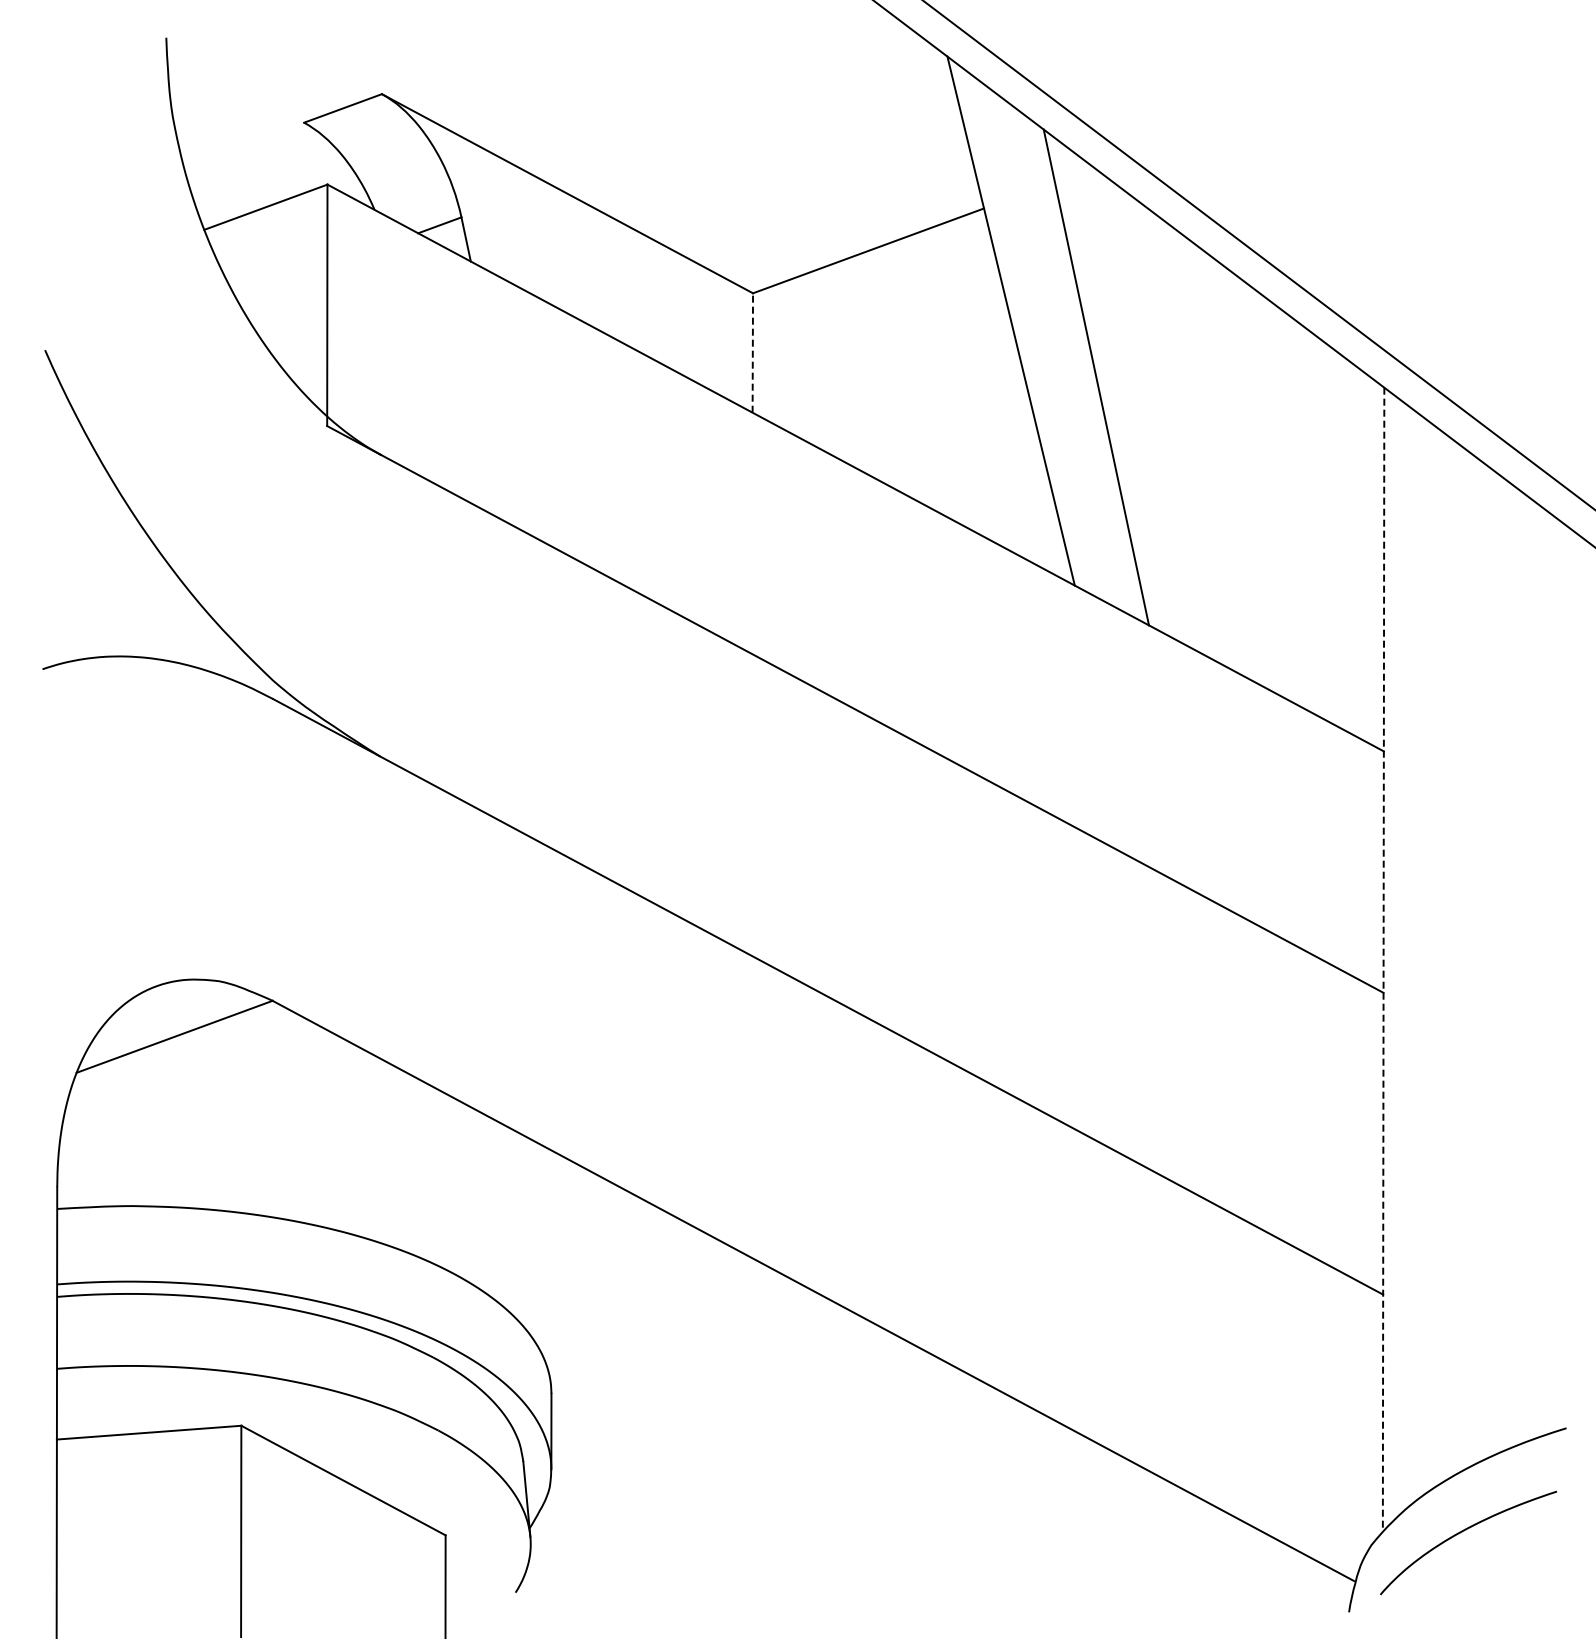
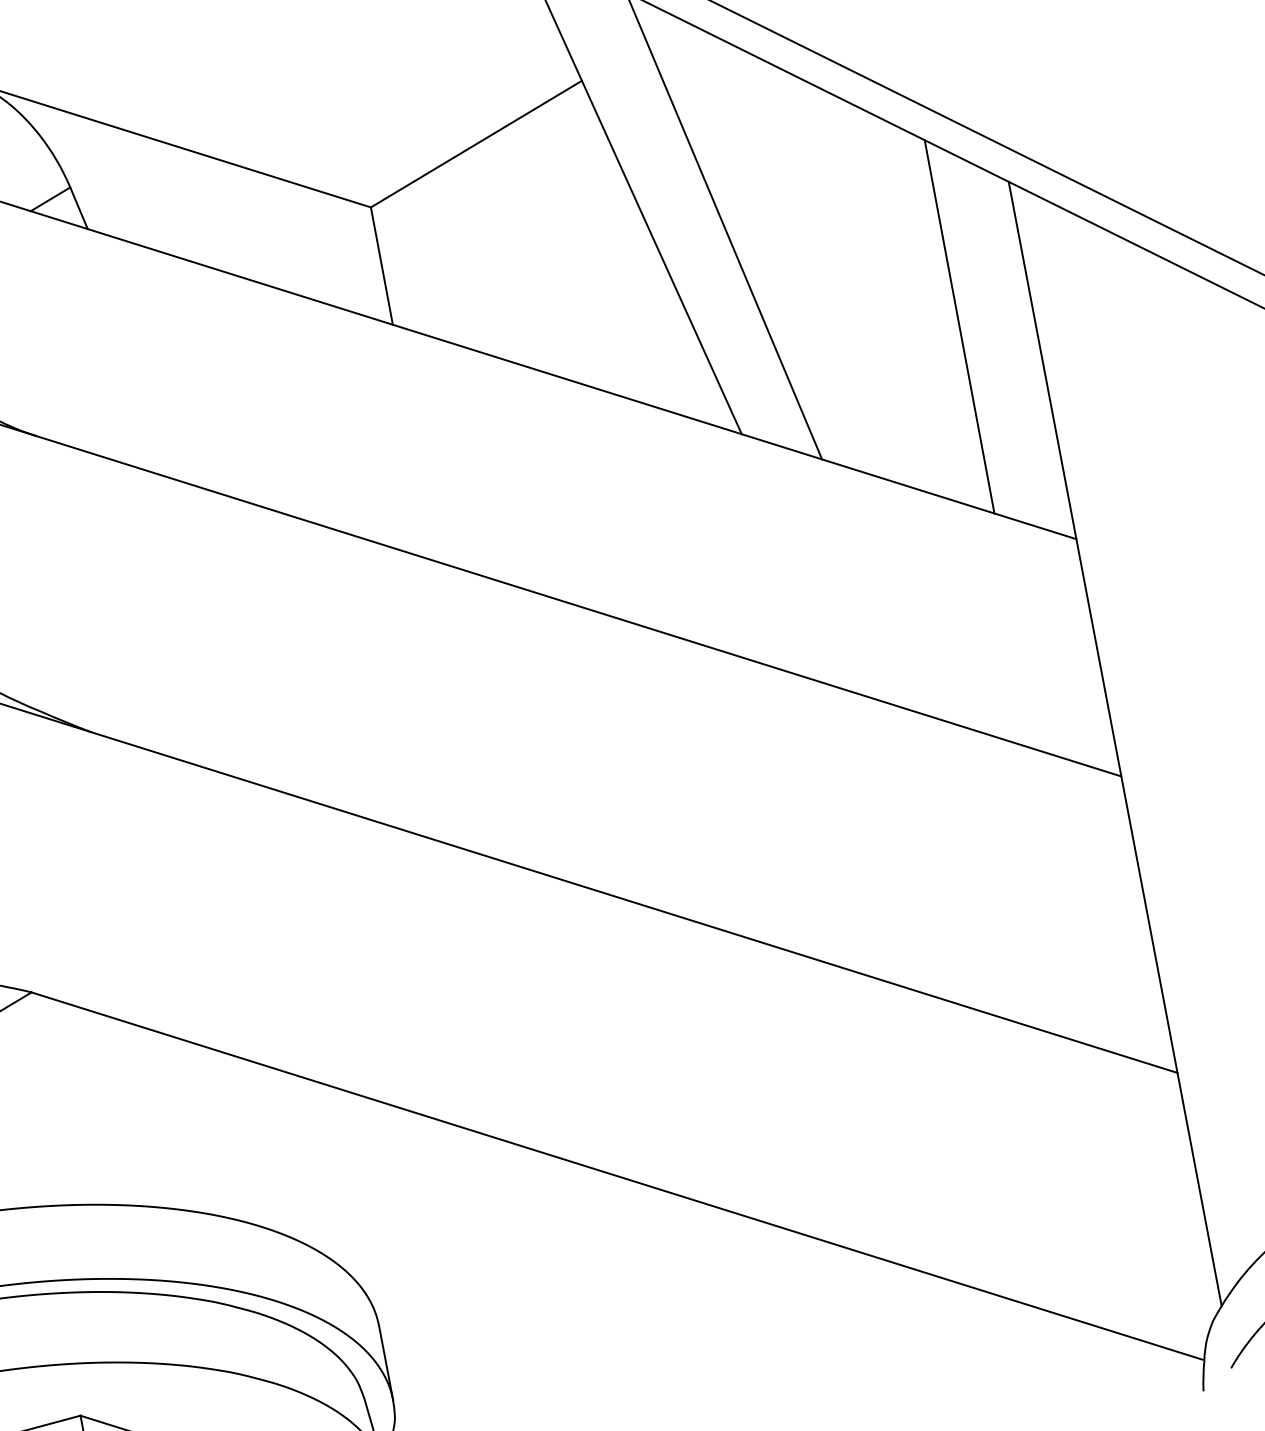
line: (752, 353) -> (381, 266), dashed -> solid
line: (1308, 520) -> (959, 326), added
line: (1383, 960) -> (1115, 744), dashed -> solid

